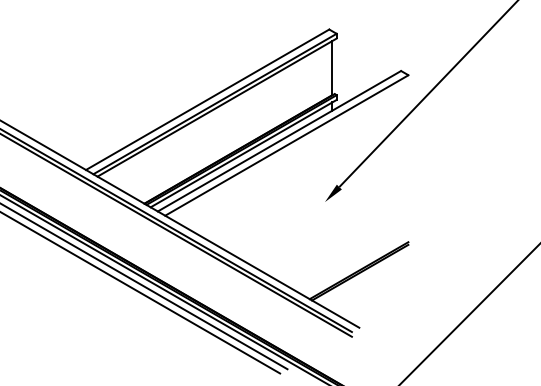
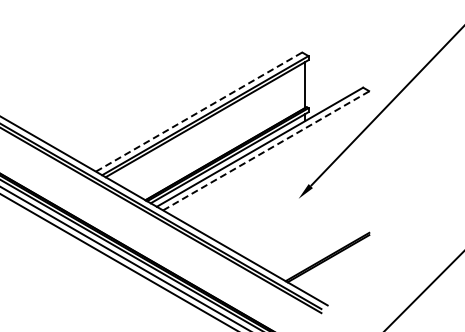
line: (208, 99) -> (199, 111), solid -> dashed
line: (287, 145) -> (266, 150), solid -> dashed

